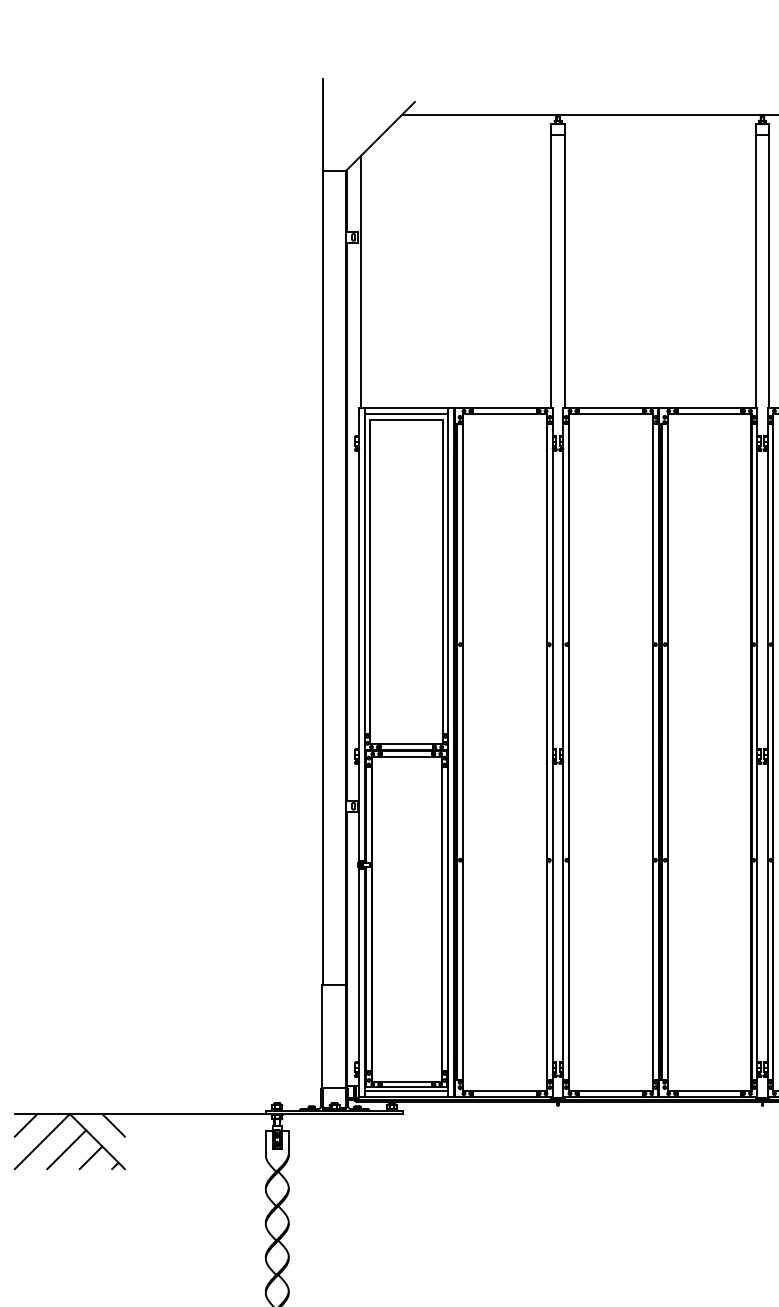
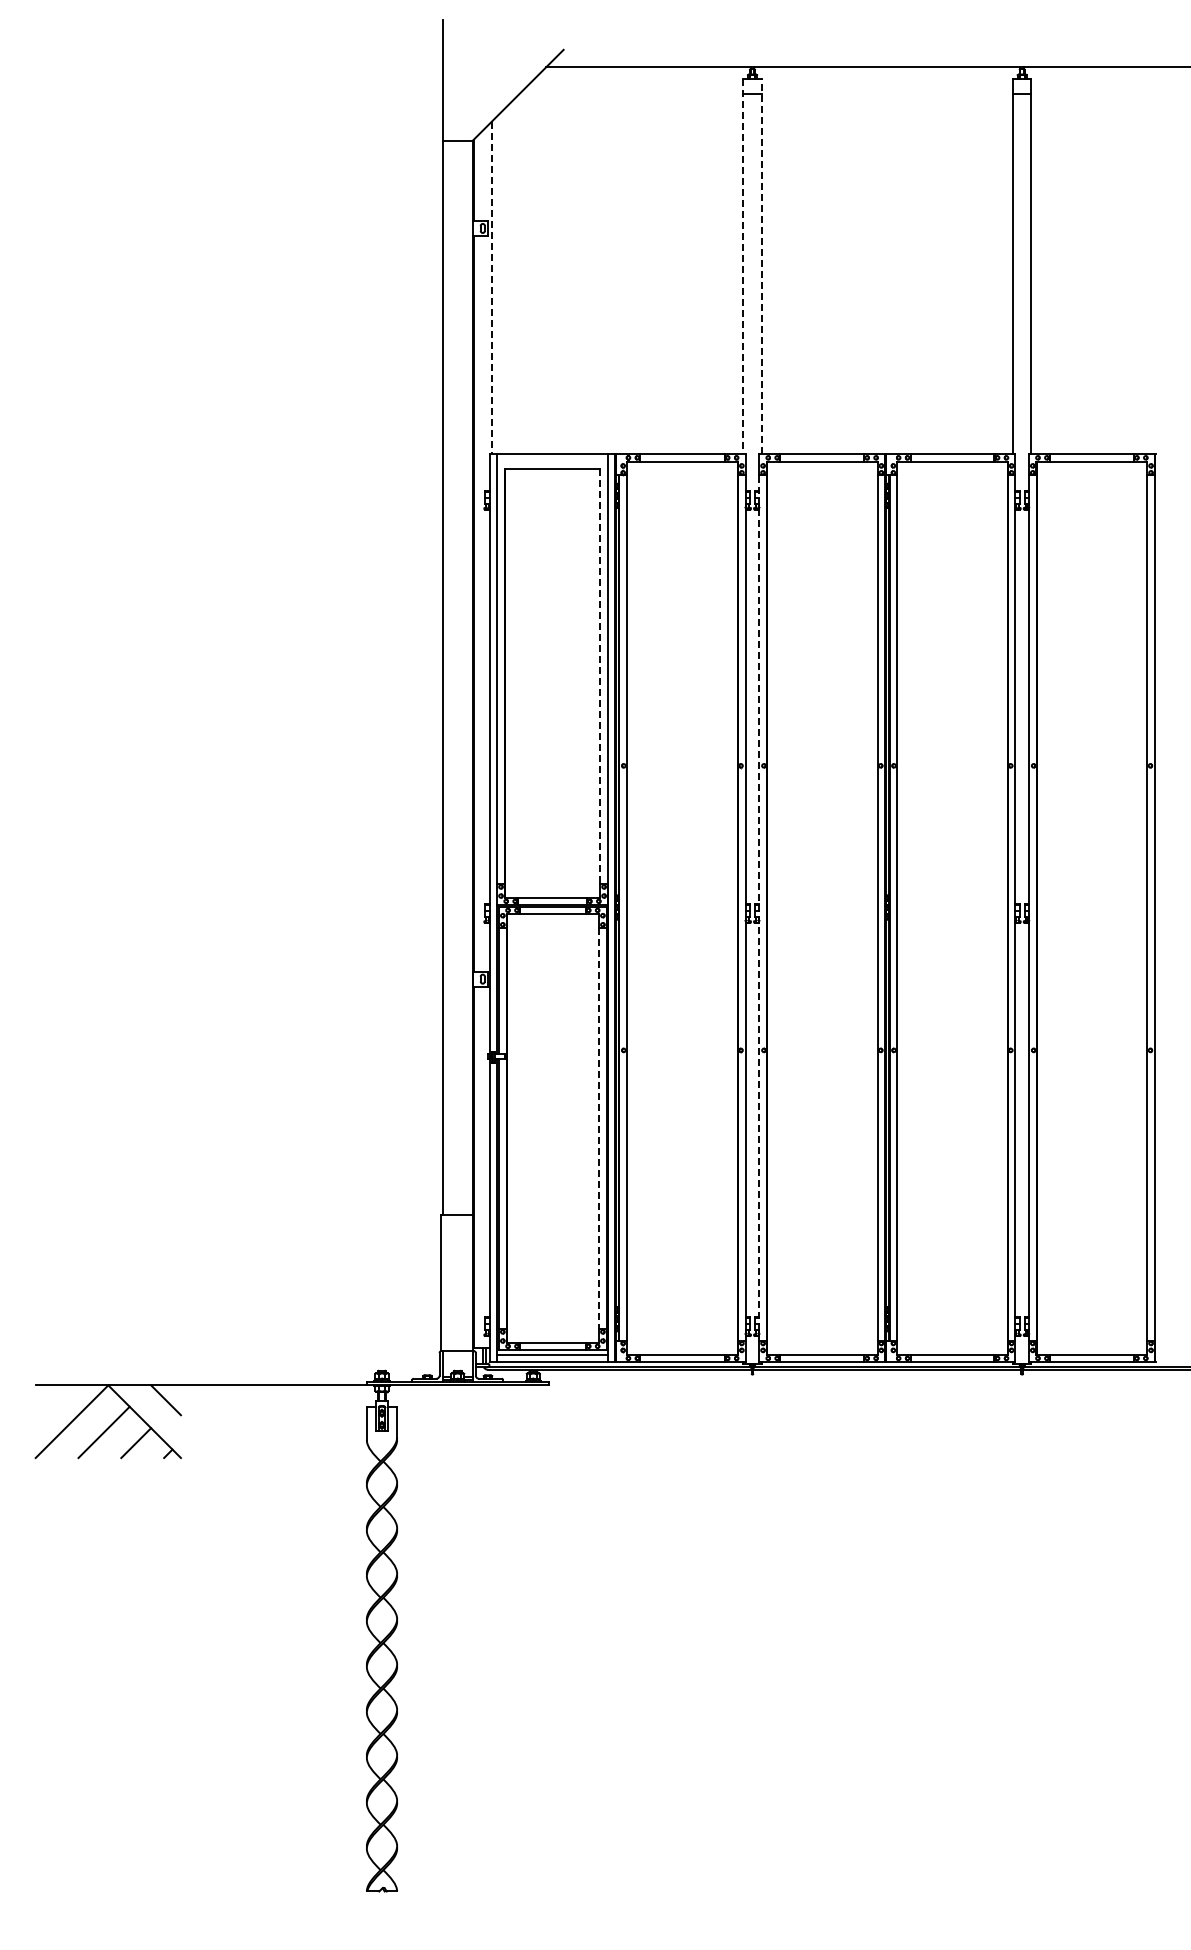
line: (551, 266) -> (743, 266), solid -> dashed
line: (564, 266) -> (761, 266), solid -> dashed
line: (360, 282) -> (491, 288), solid -> dashed
line: (406, 413) -> (552, 461), removed
line: (442, 577) -> (600, 677), solid -> dashed
line: (563, 752) -> (759, 908), solid -> dashed
line: (442, 919) -> (599, 1128), solid -> dashed
line: (26, 1125) -> (50, 1400), removed

